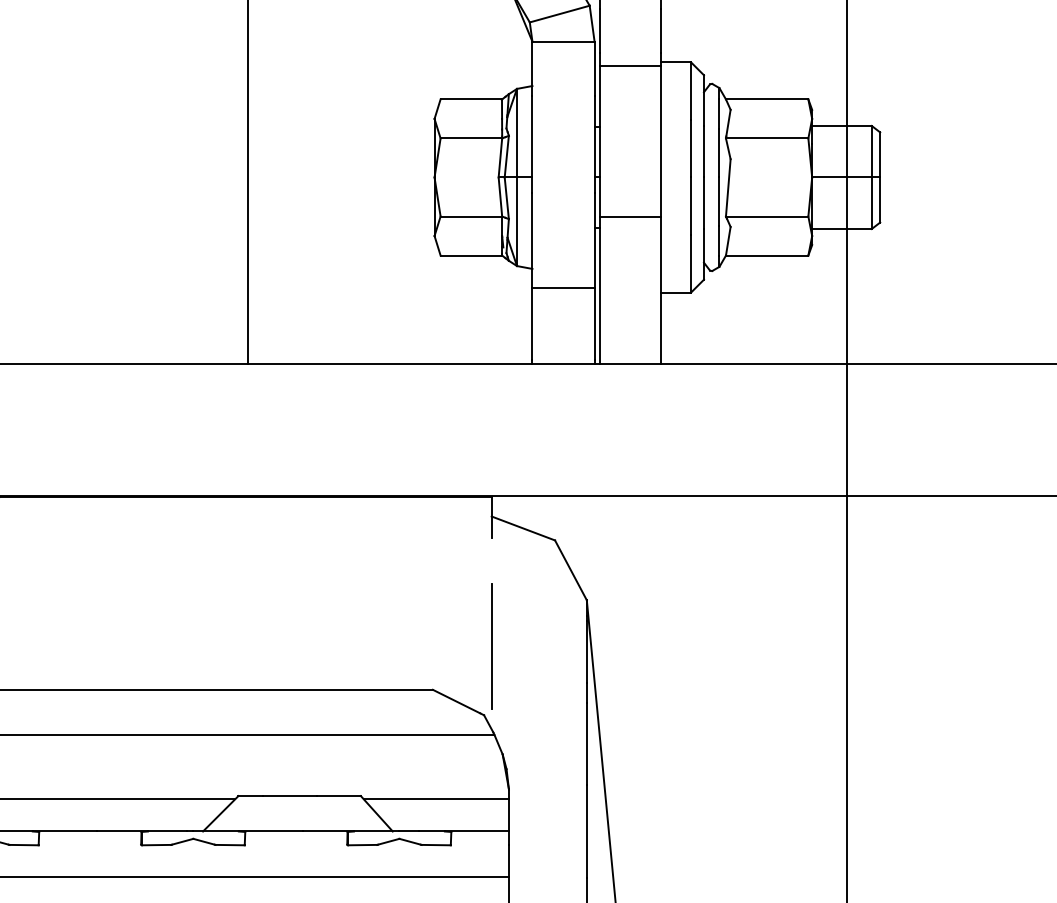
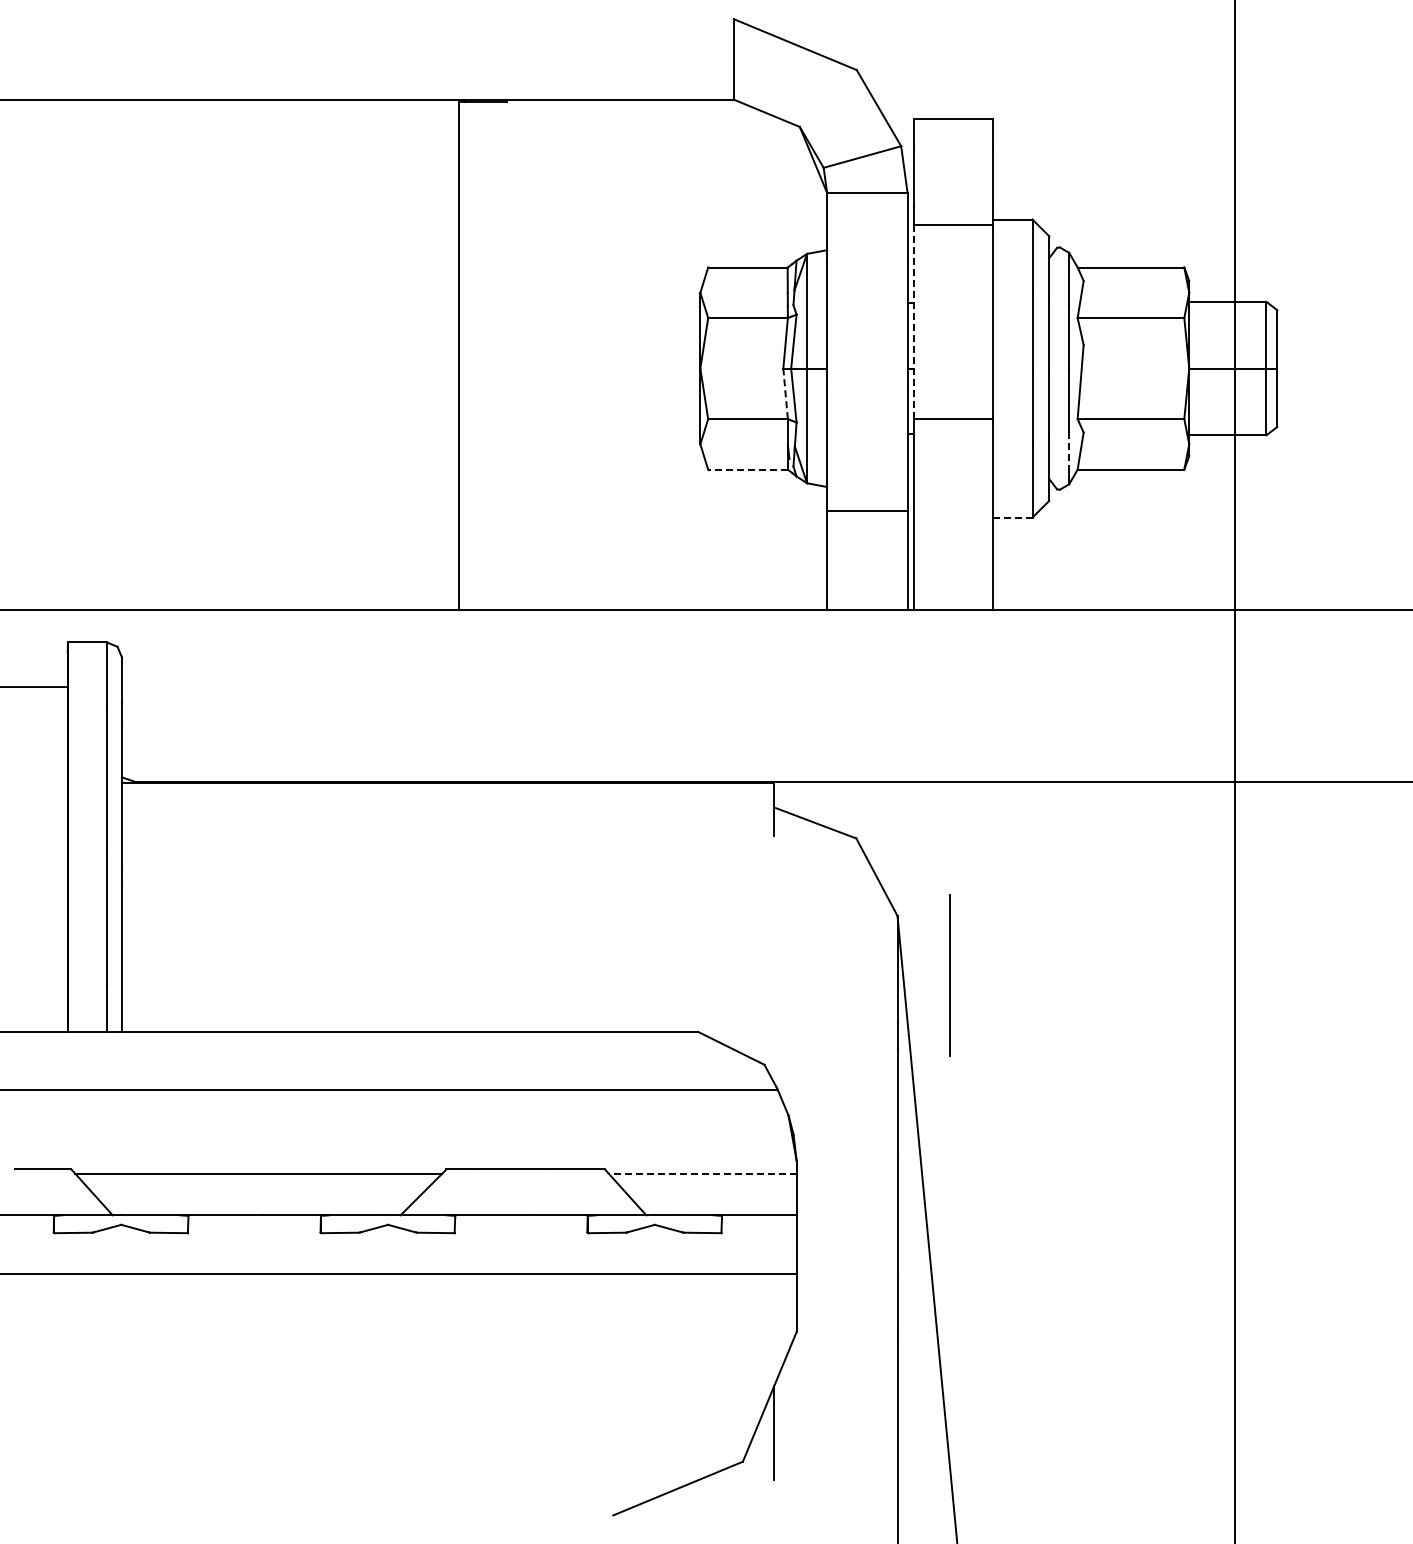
line: (599, 141) -> (913, 322), solid -> dashed
line: (500, 196) -> (785, 393), solid -> dashed
line: (719, 241) -> (1069, 451), solid -> dashed
line: (471, 255) -> (748, 469), solid -> dashed
line: (675, 292) -> (1012, 517), solid -> dashed
line: (491, 646) -> (949, 975), moved
line: (436, 799) -> (702, 1173), solid -> dashed

